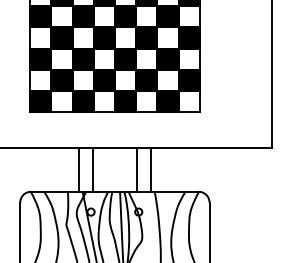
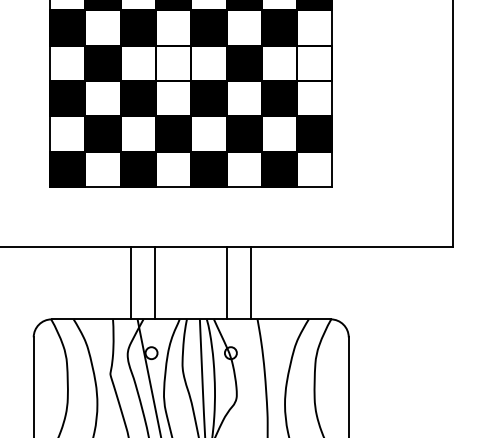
fill: (103, 37) -> (172, 62), removed
fill: (188, 37) -> (313, 62), removed

